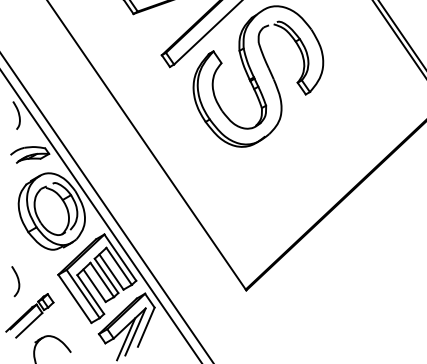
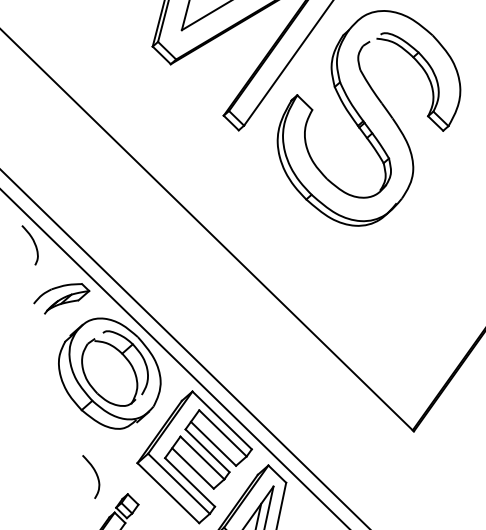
curve: (17, 281) -> (95, 475), moved

